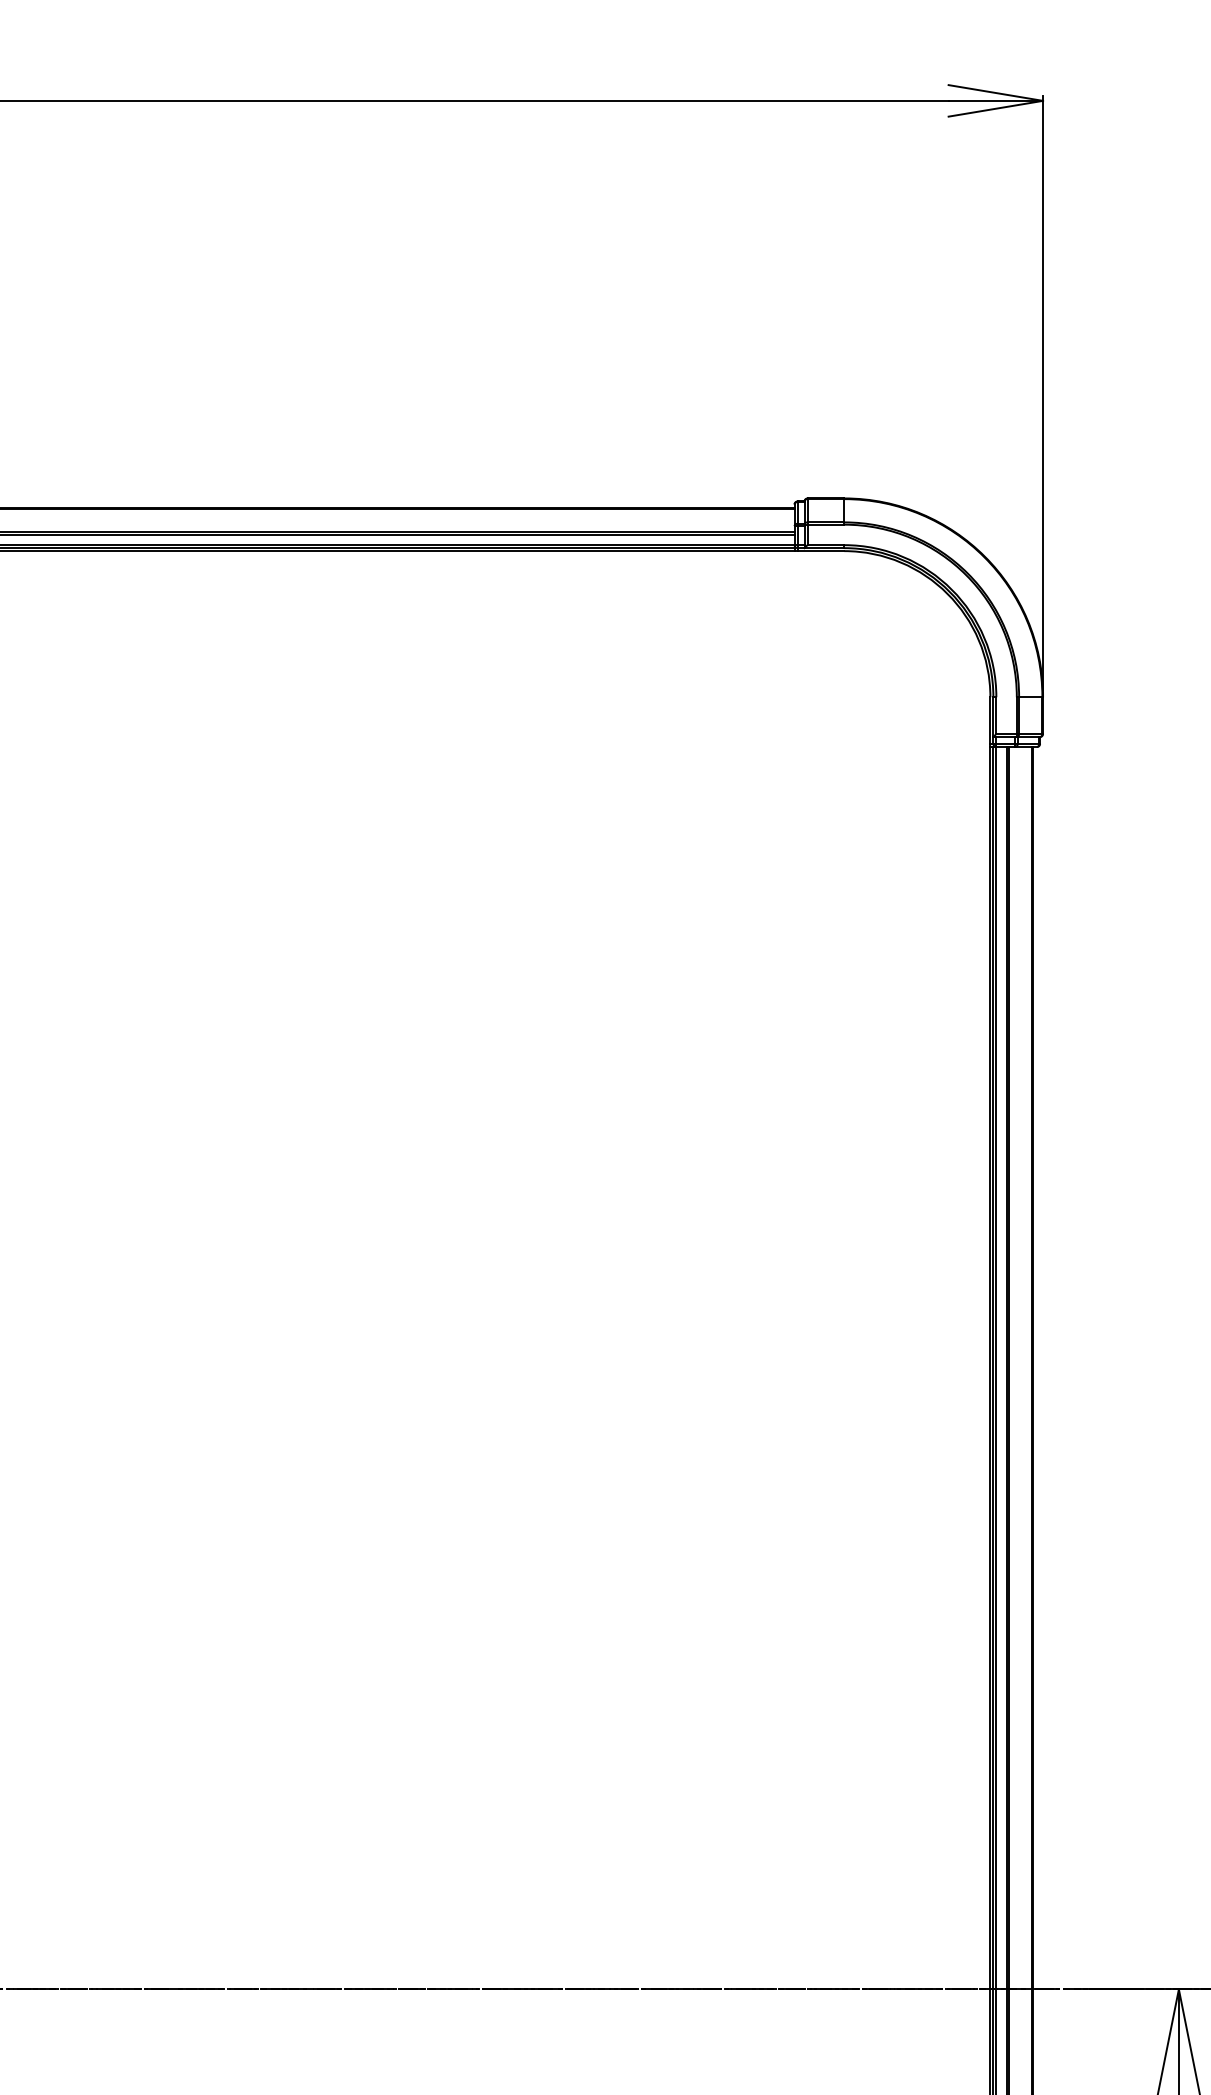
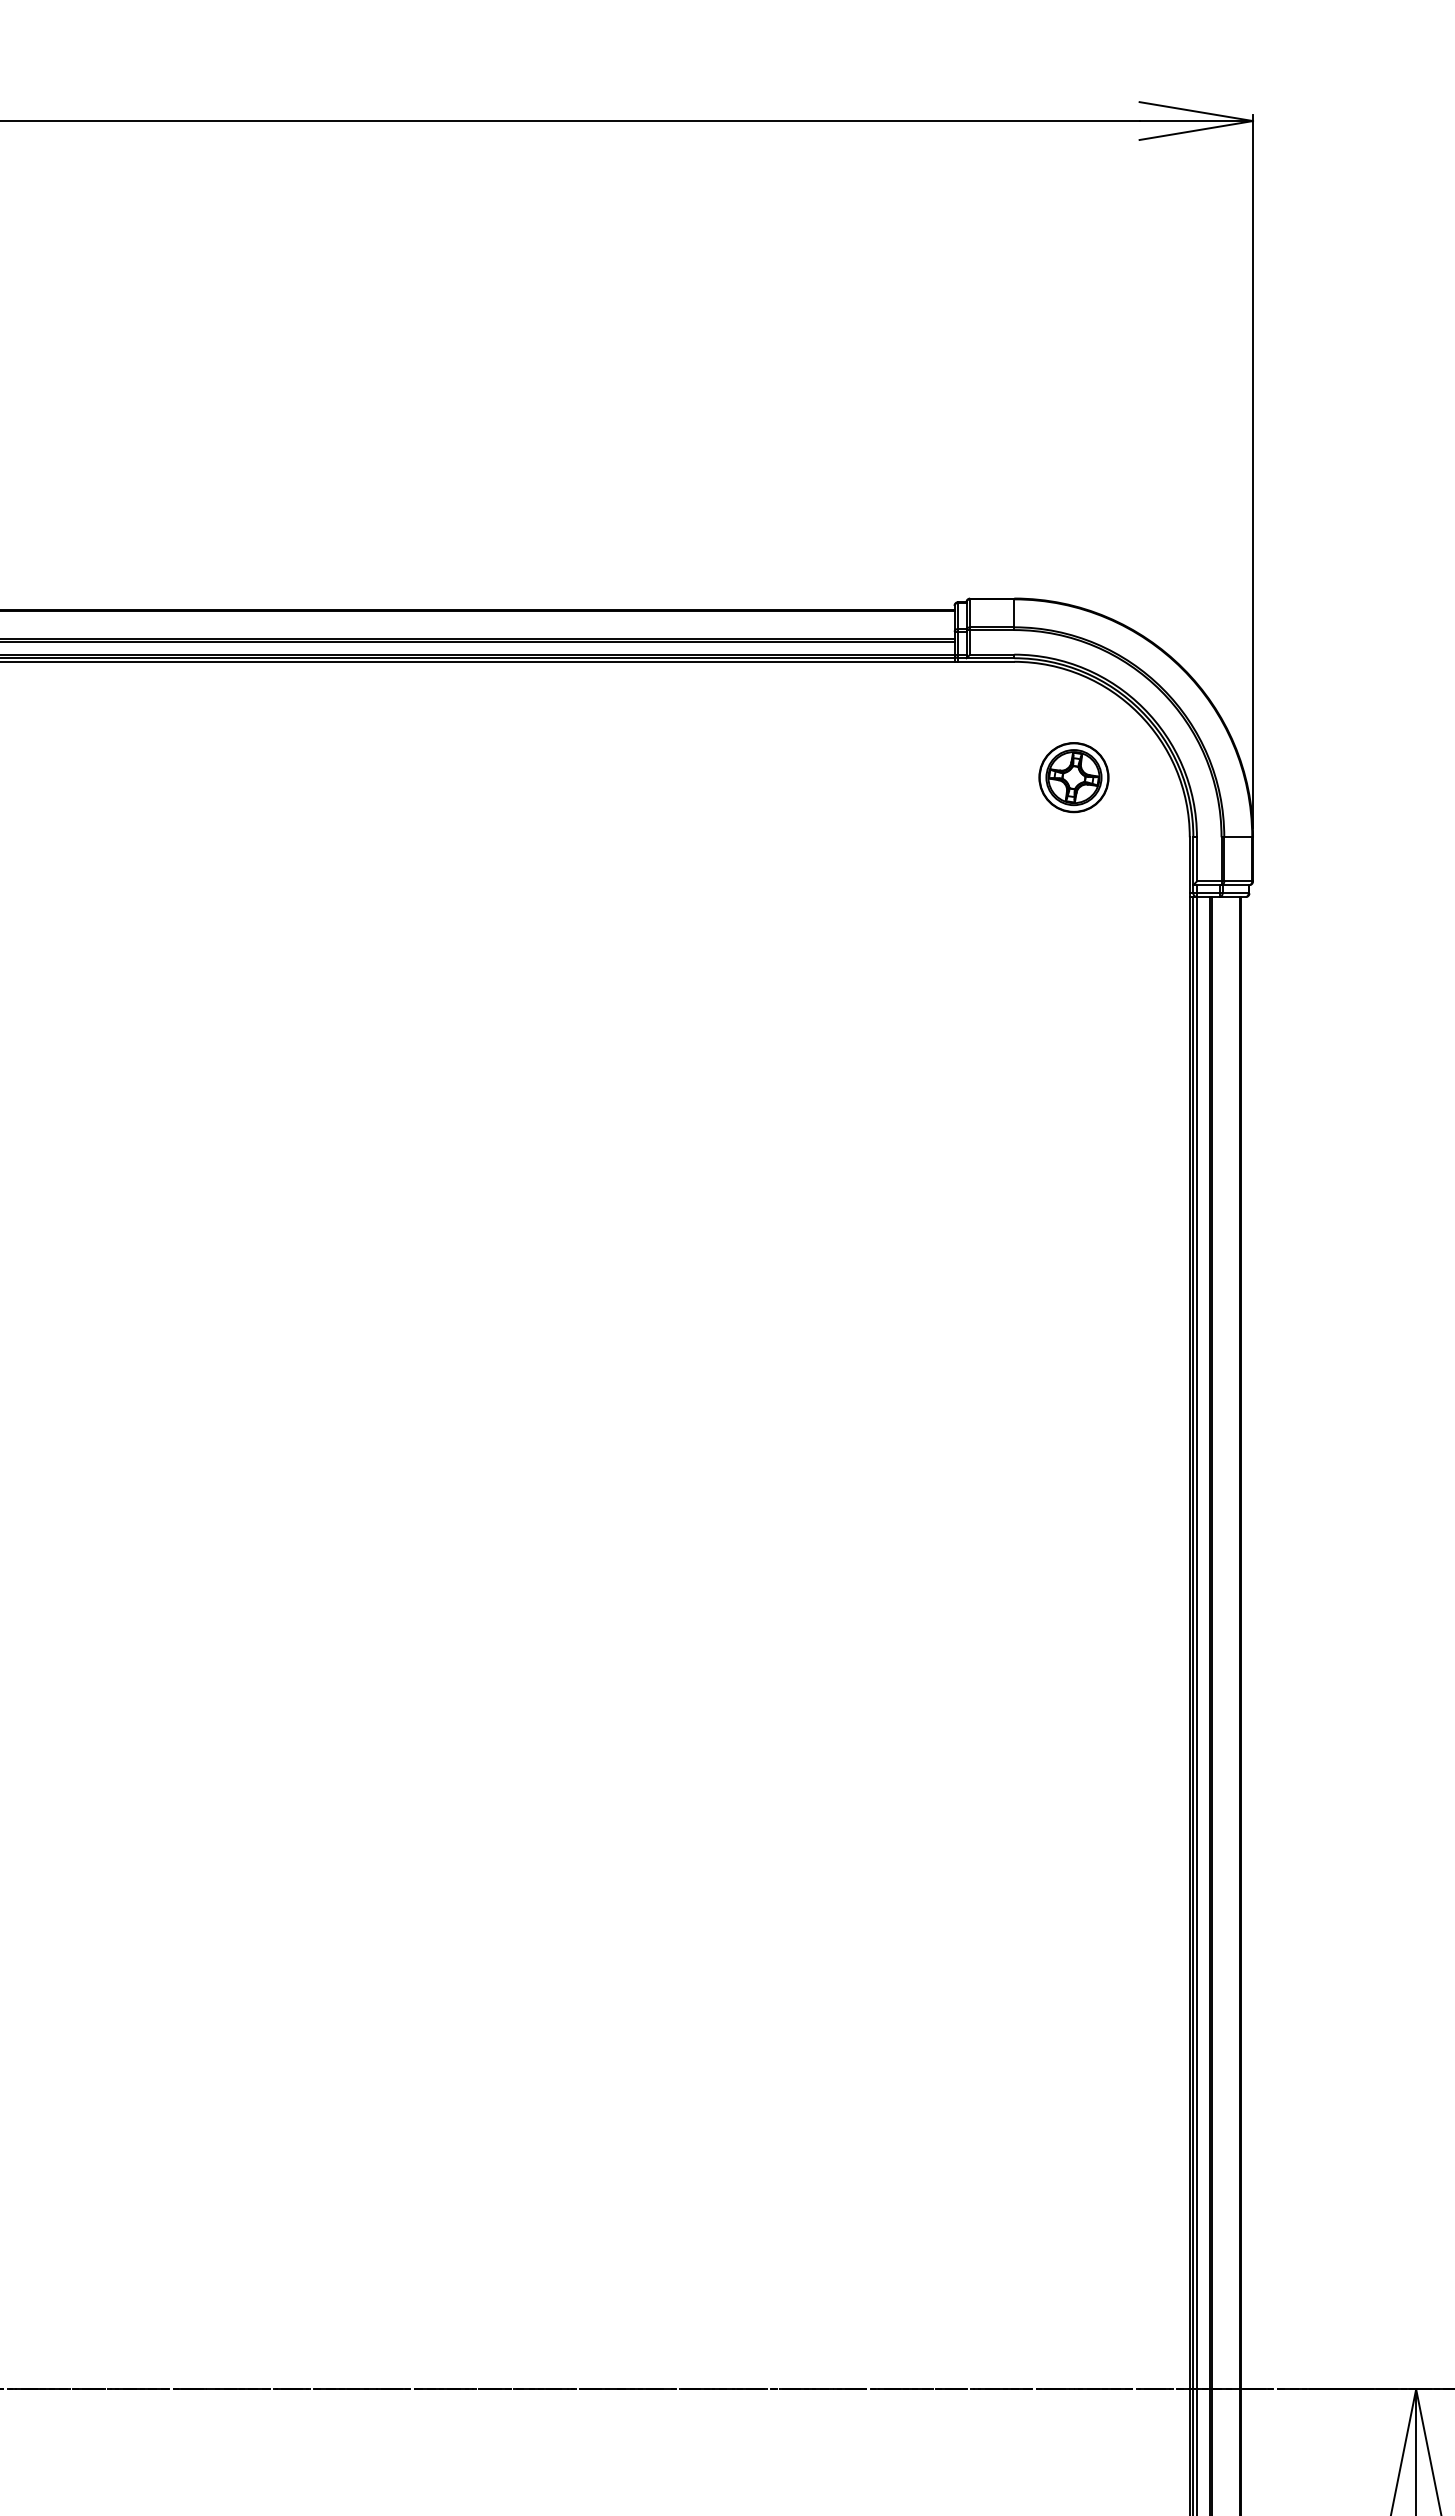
part: (893, 647) -> (1073, 777), added

